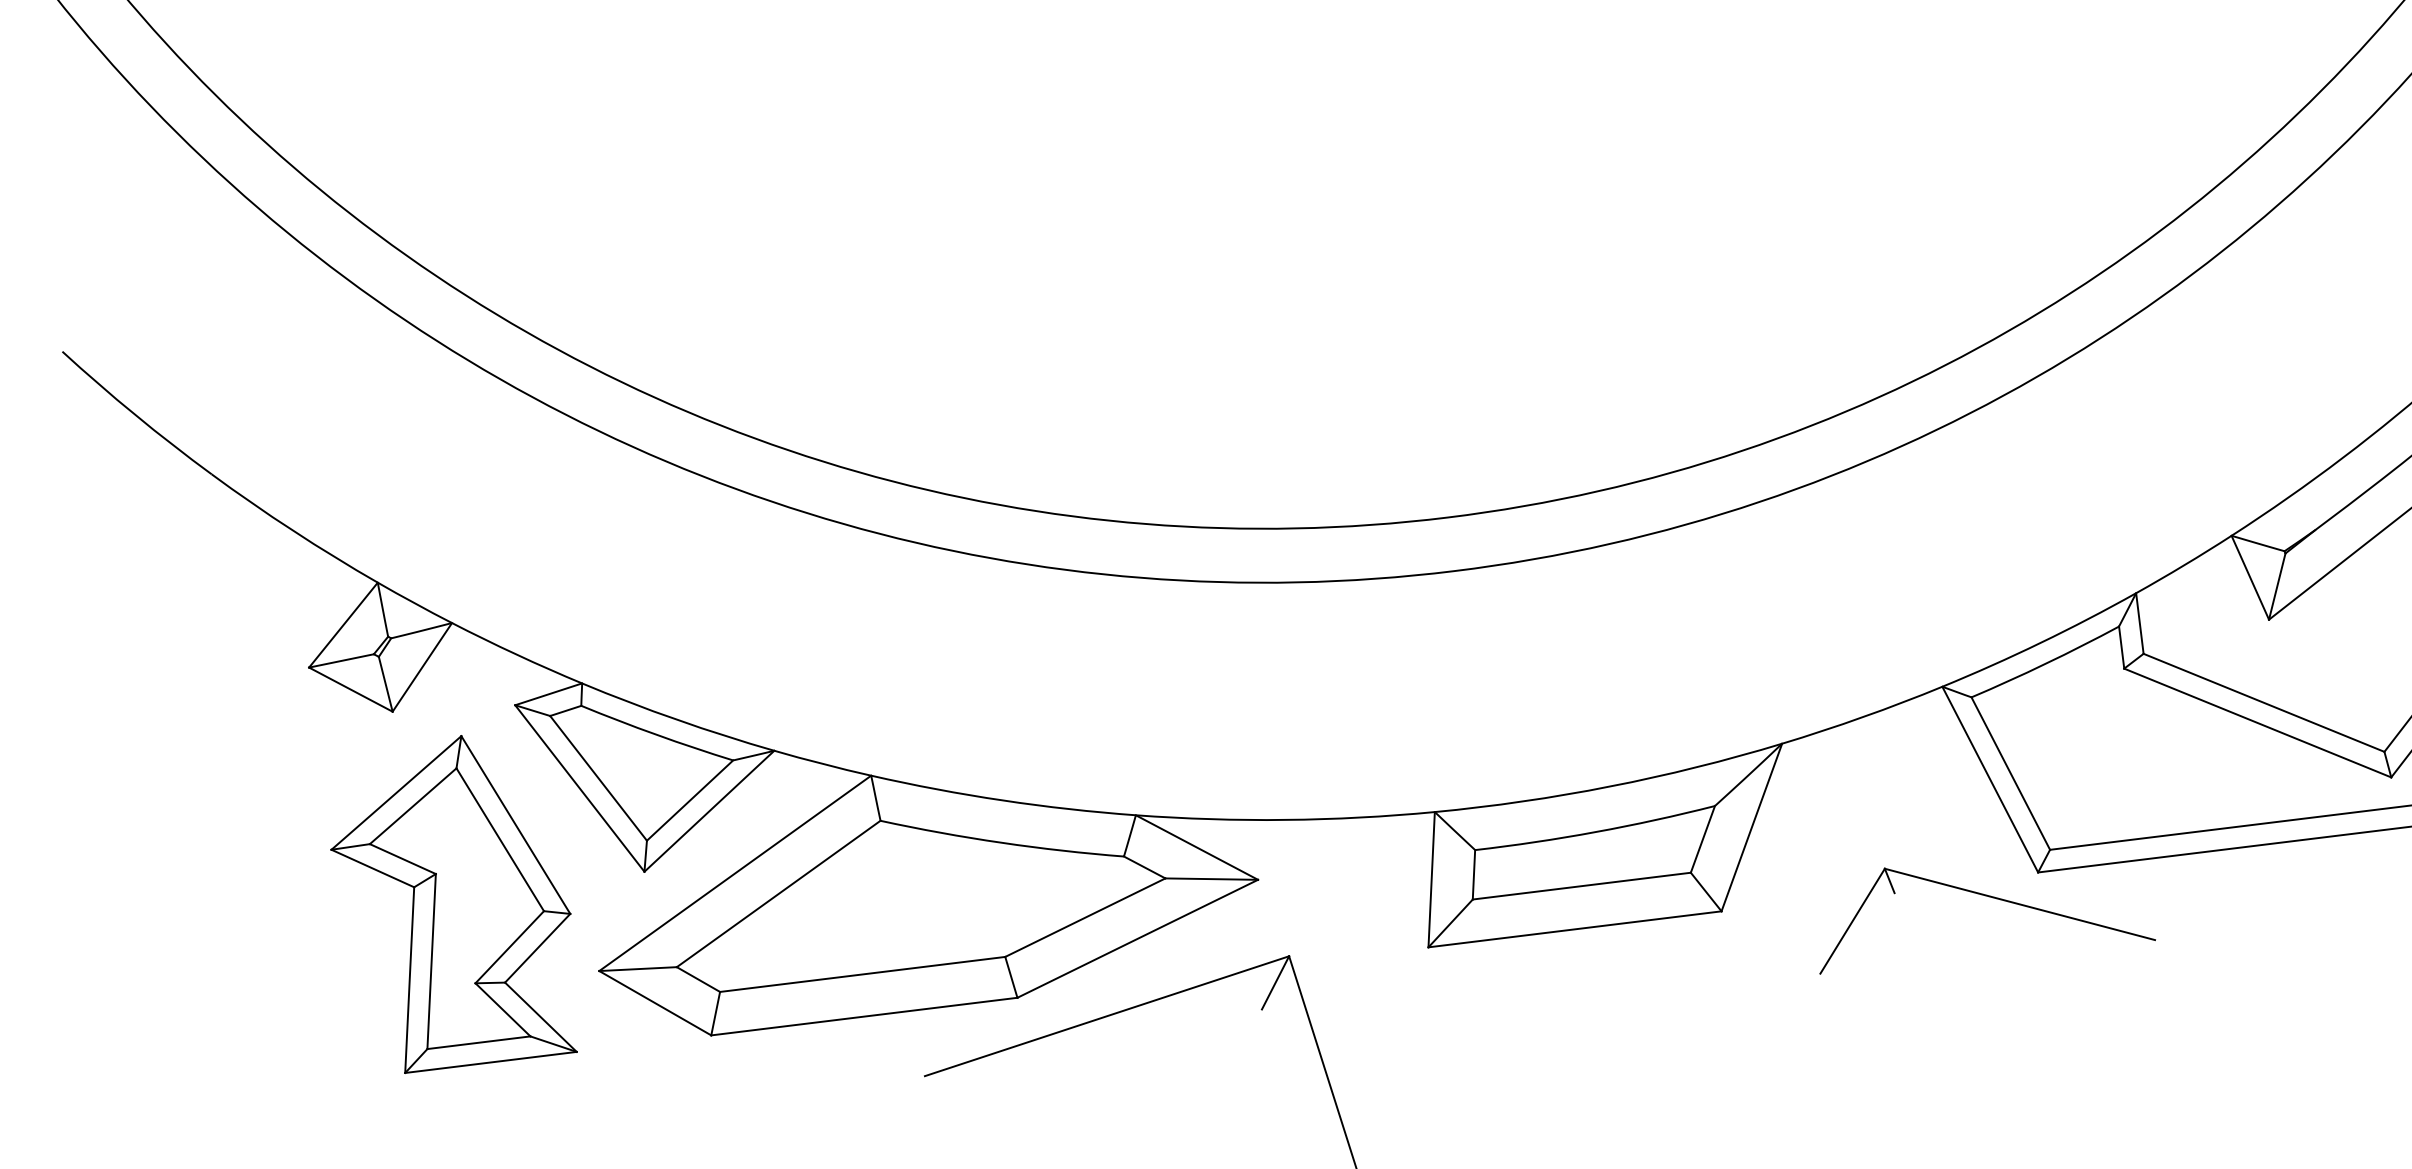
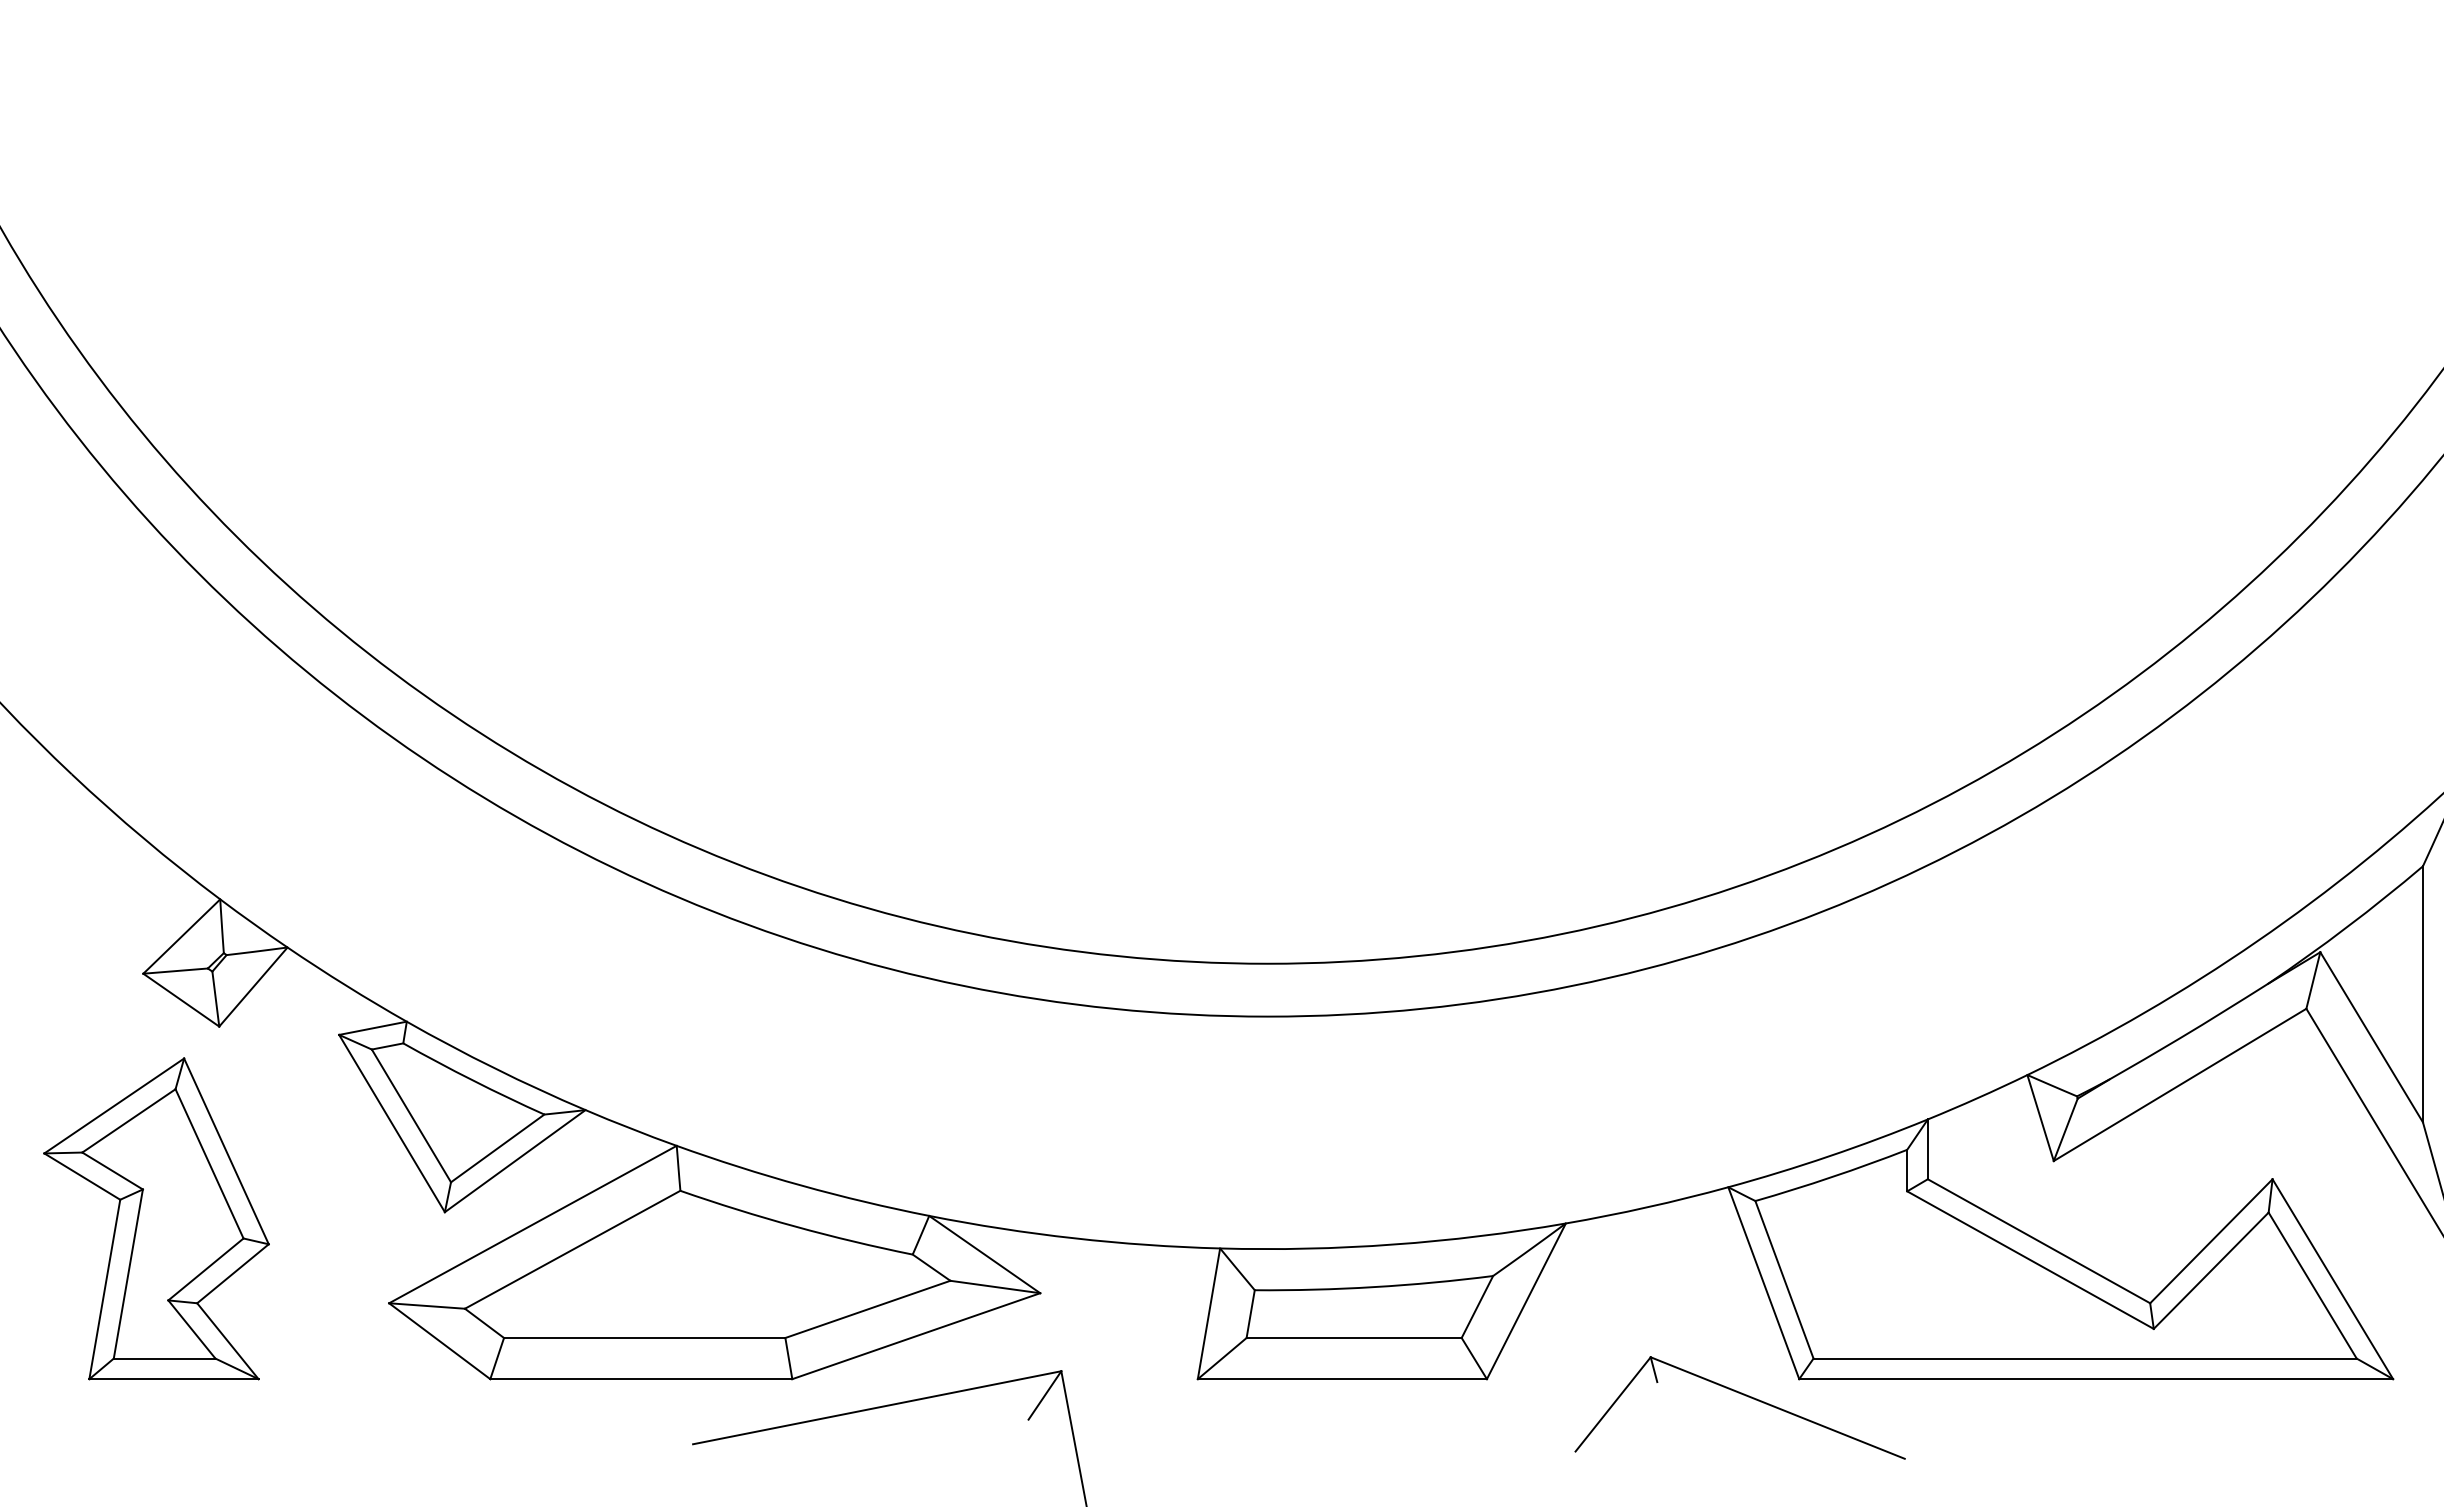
part: (453, 901) -> (156, 1218), moved

